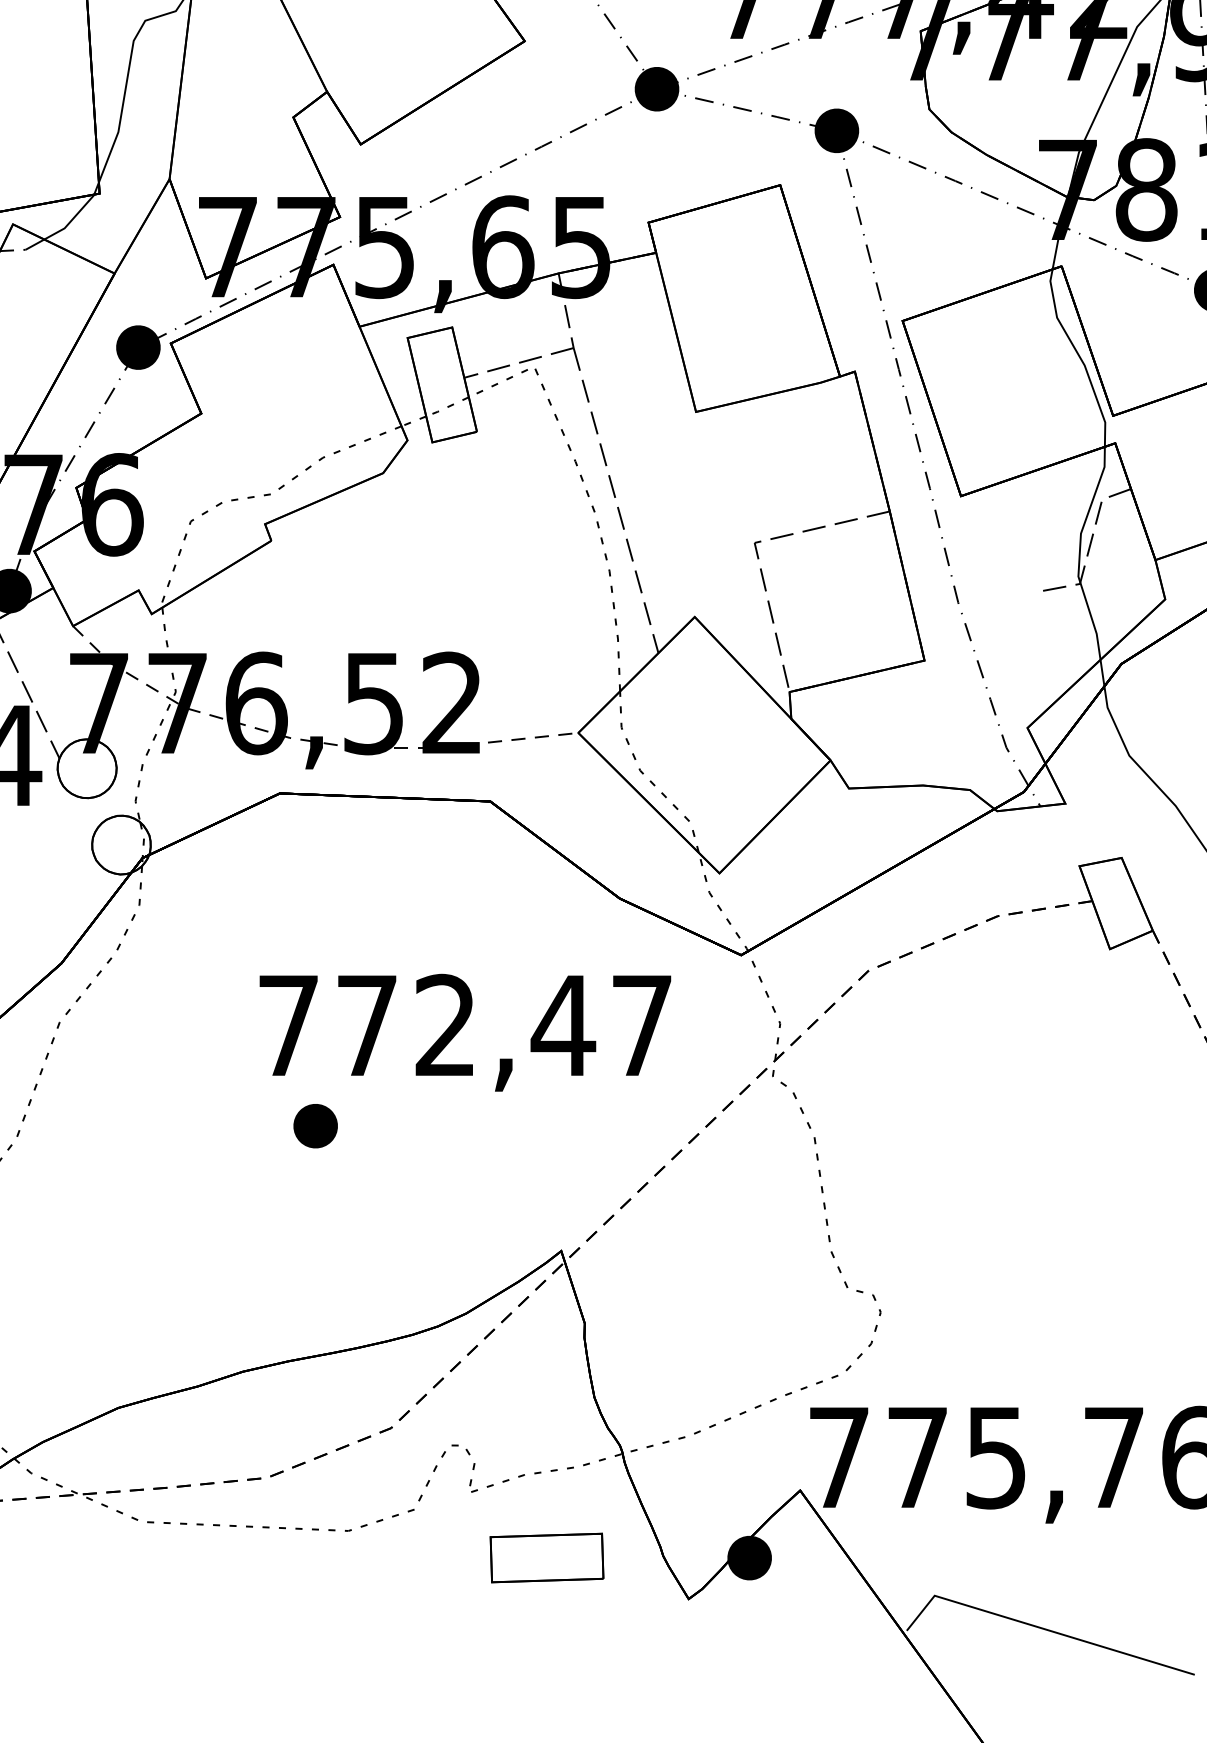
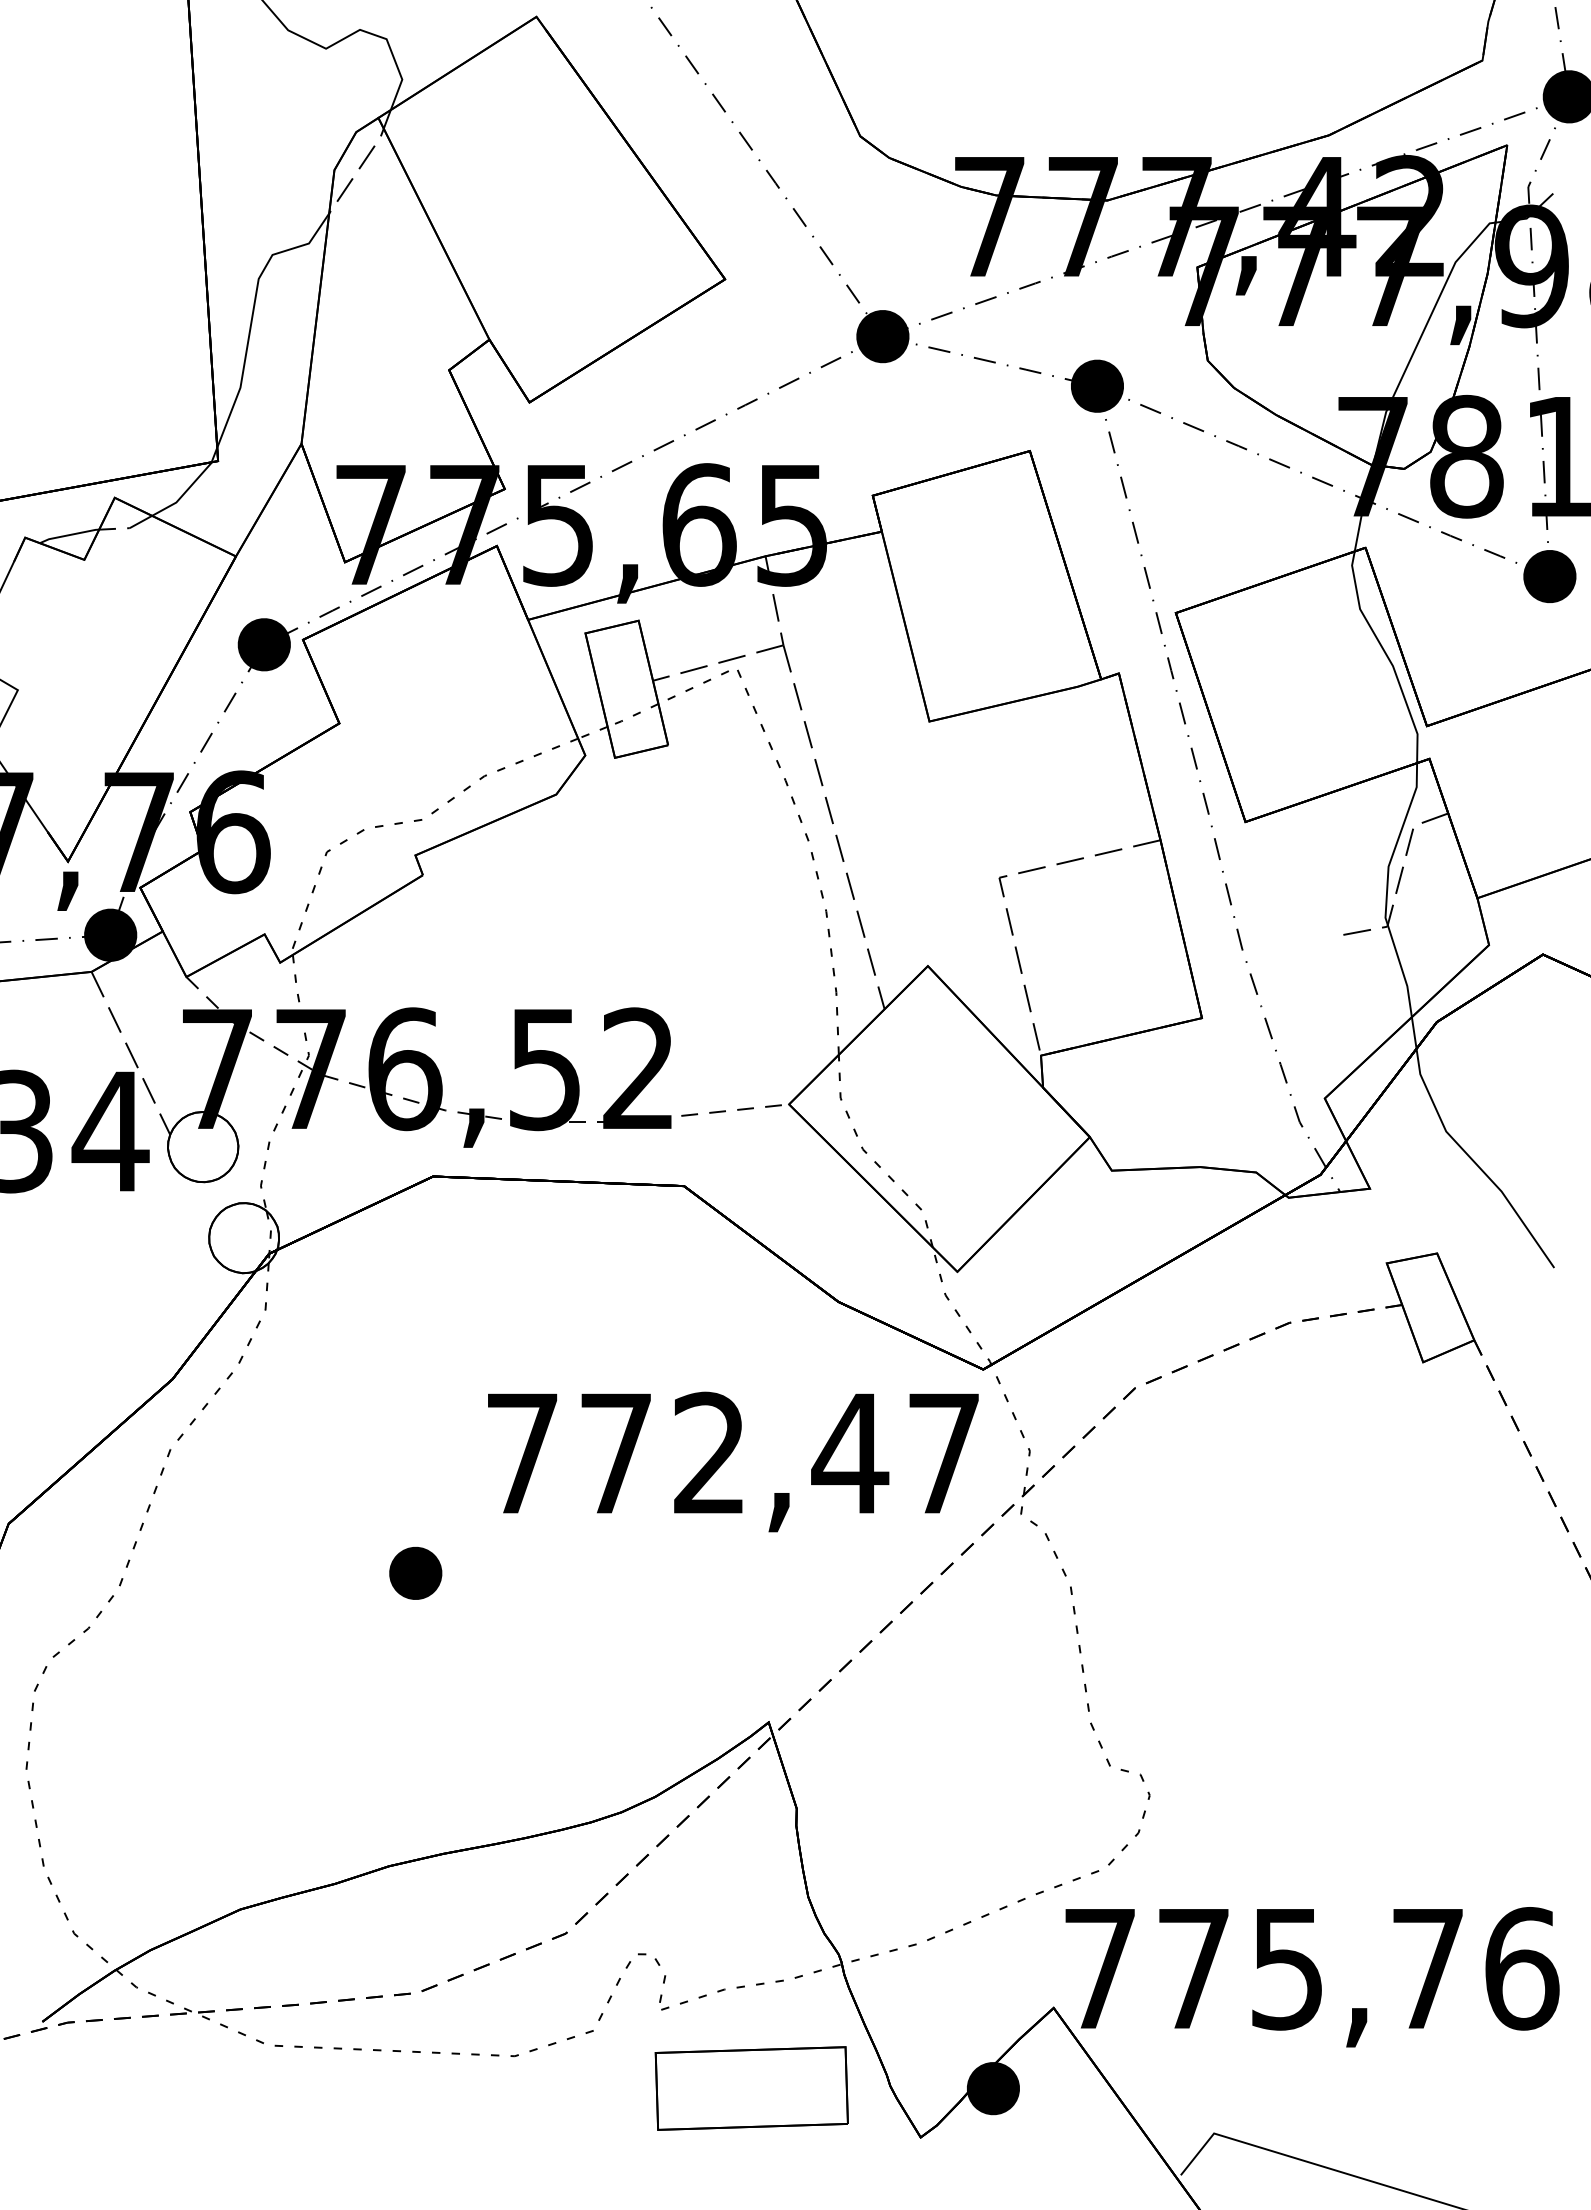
text: (465, 1032) -> (733, 1461), moved
part: (315, 1126) -> (415, 1573), moved
part: (546, 1558) -> (751, 2088), size x1.43

